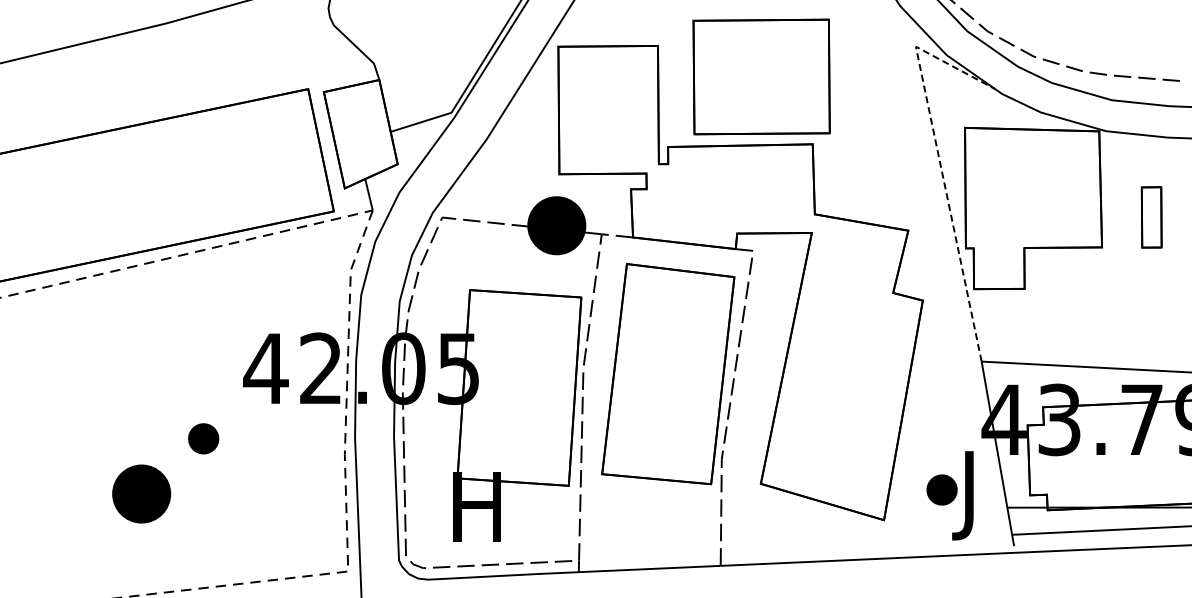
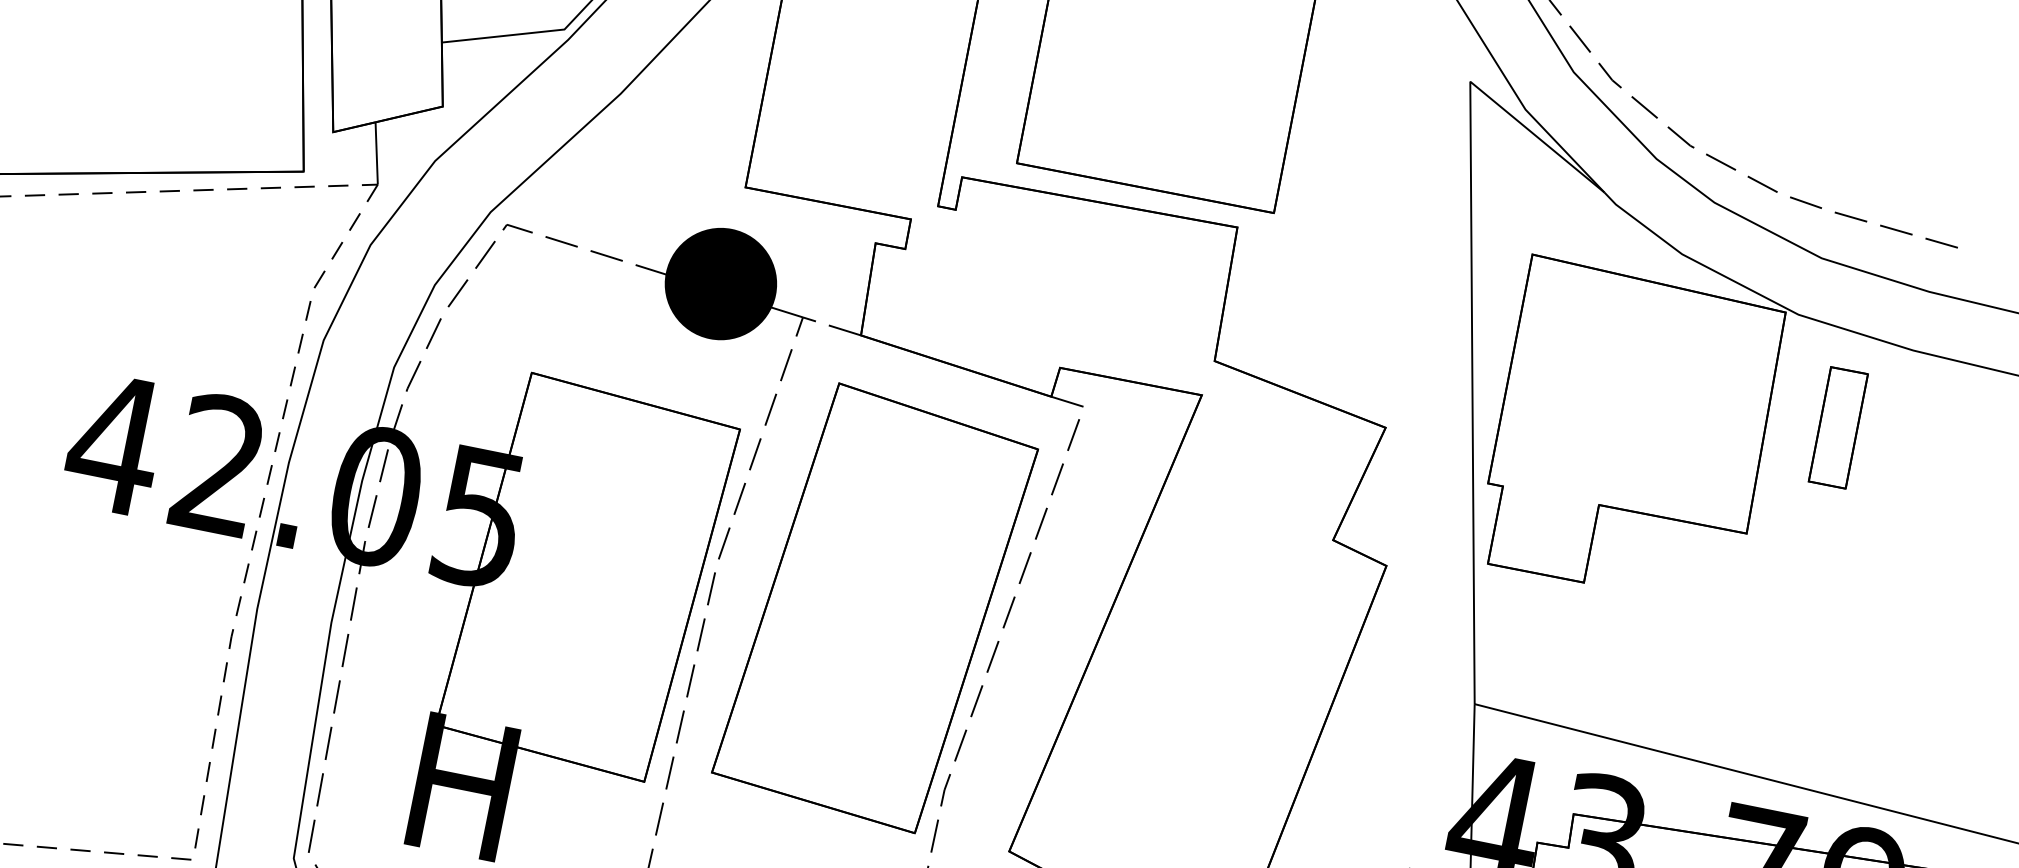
line: (939, 159) -> (1471, 304), dashed -> solid
part: (1151, 217) -> (1837, 427), moved

